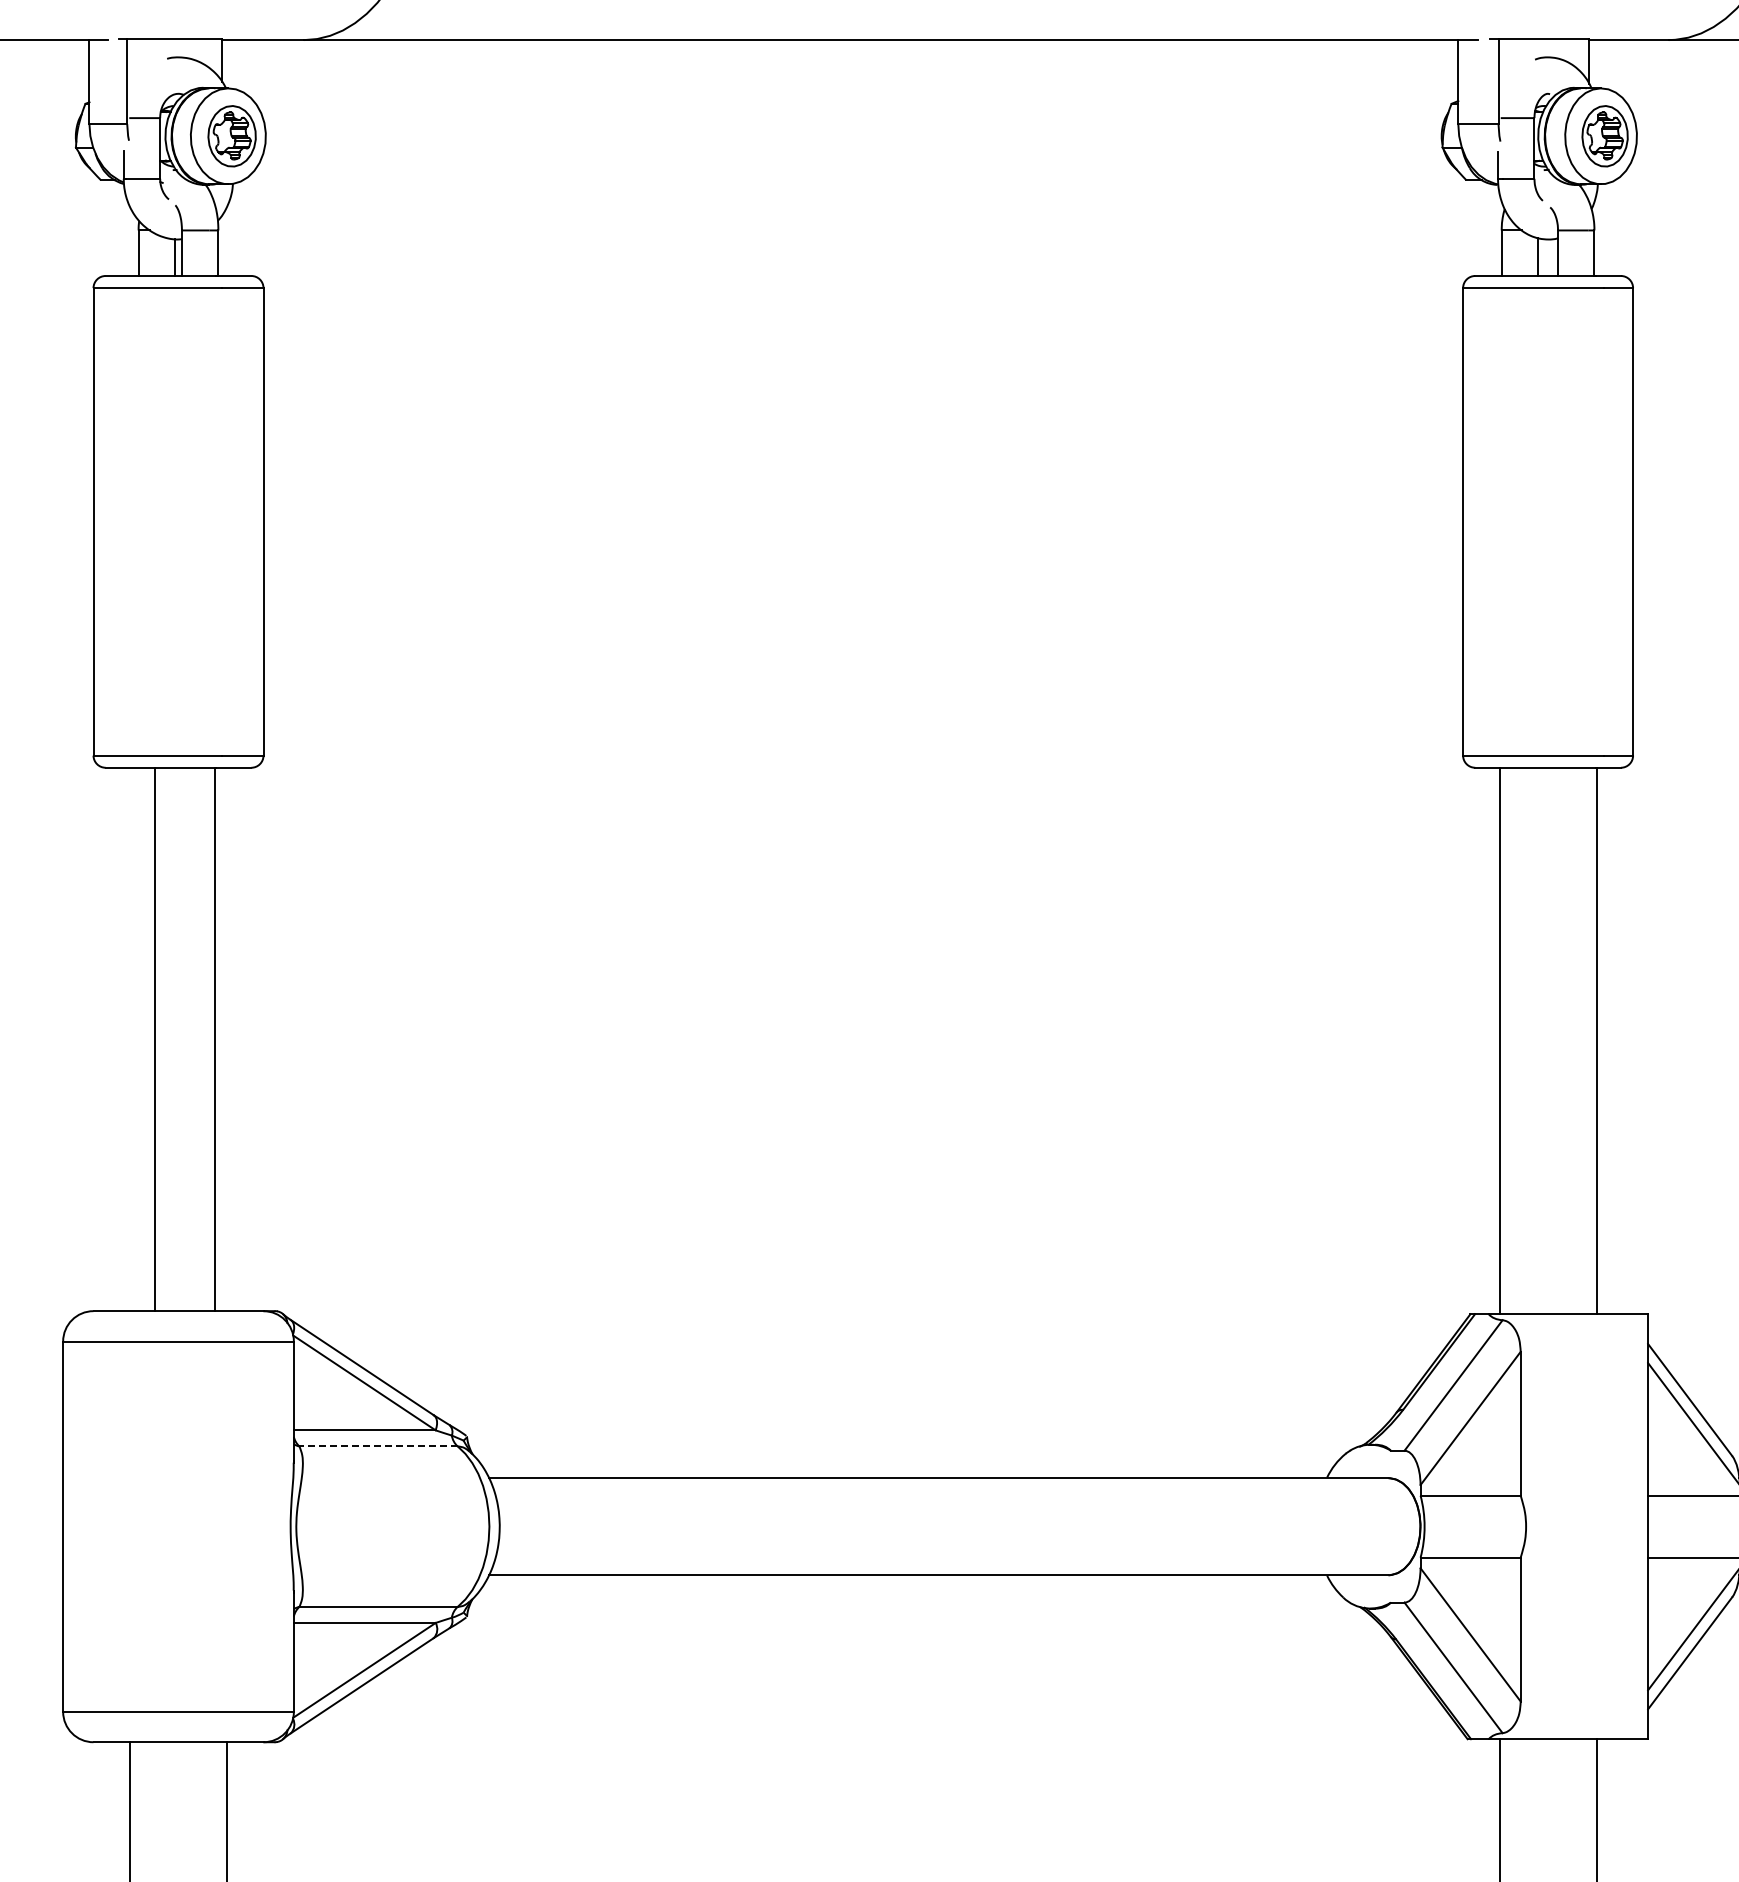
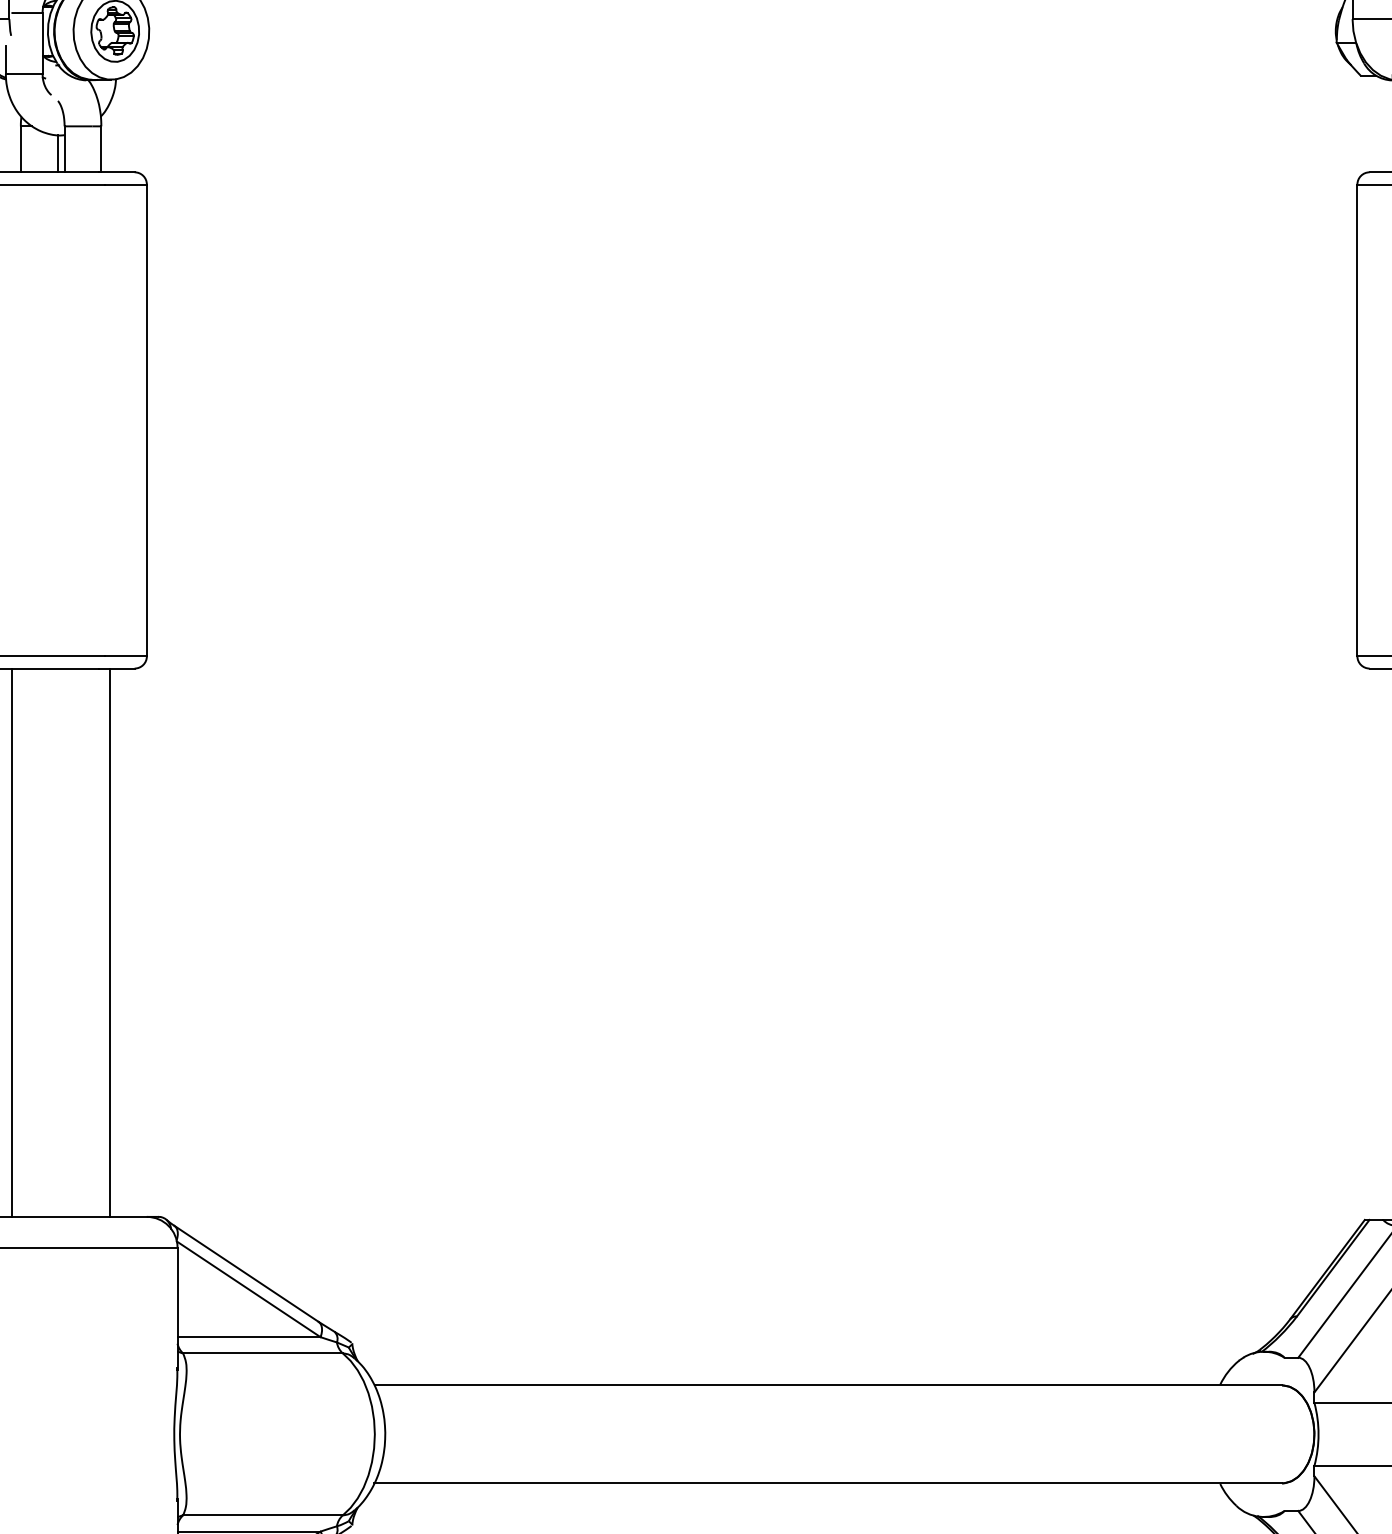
line: (155, 1039) -> (110, 942), moved
line: (214, 1039) -> (11, 942), moved
line: (378, 1446) -> (262, 1353), dashed -> solid

